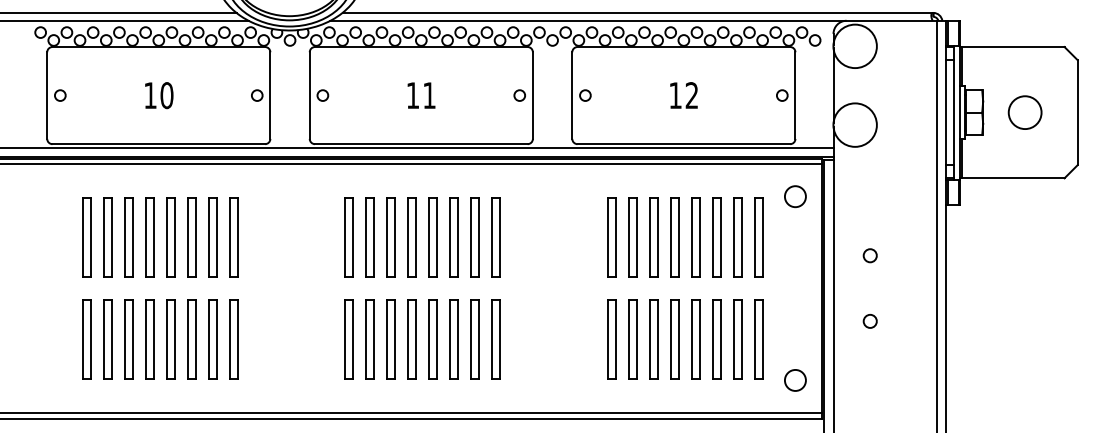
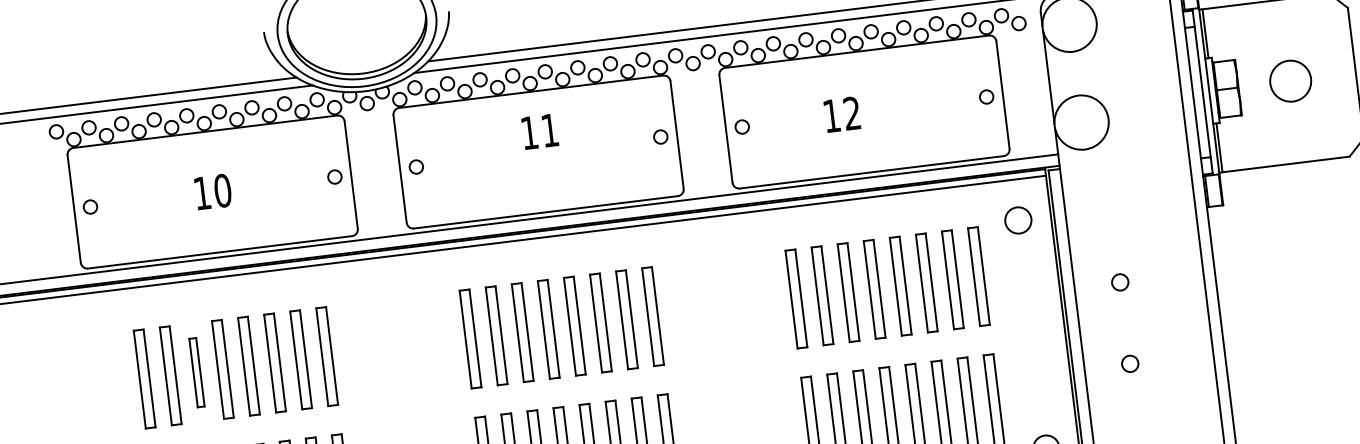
text: (421, 95) -> (540, 131), moved
text: (683, 95) -> (841, 114), moved
part: (128, 237) -> (196, 372), size x0.7

